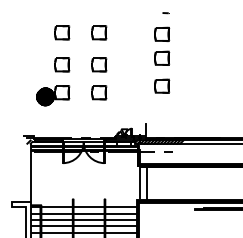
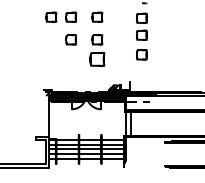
part: (34, 31) -> (51, 16), added
part: (99, 92) -> (97, 59), size x1.4
part: (52, 95) -> (64, 61), removed

